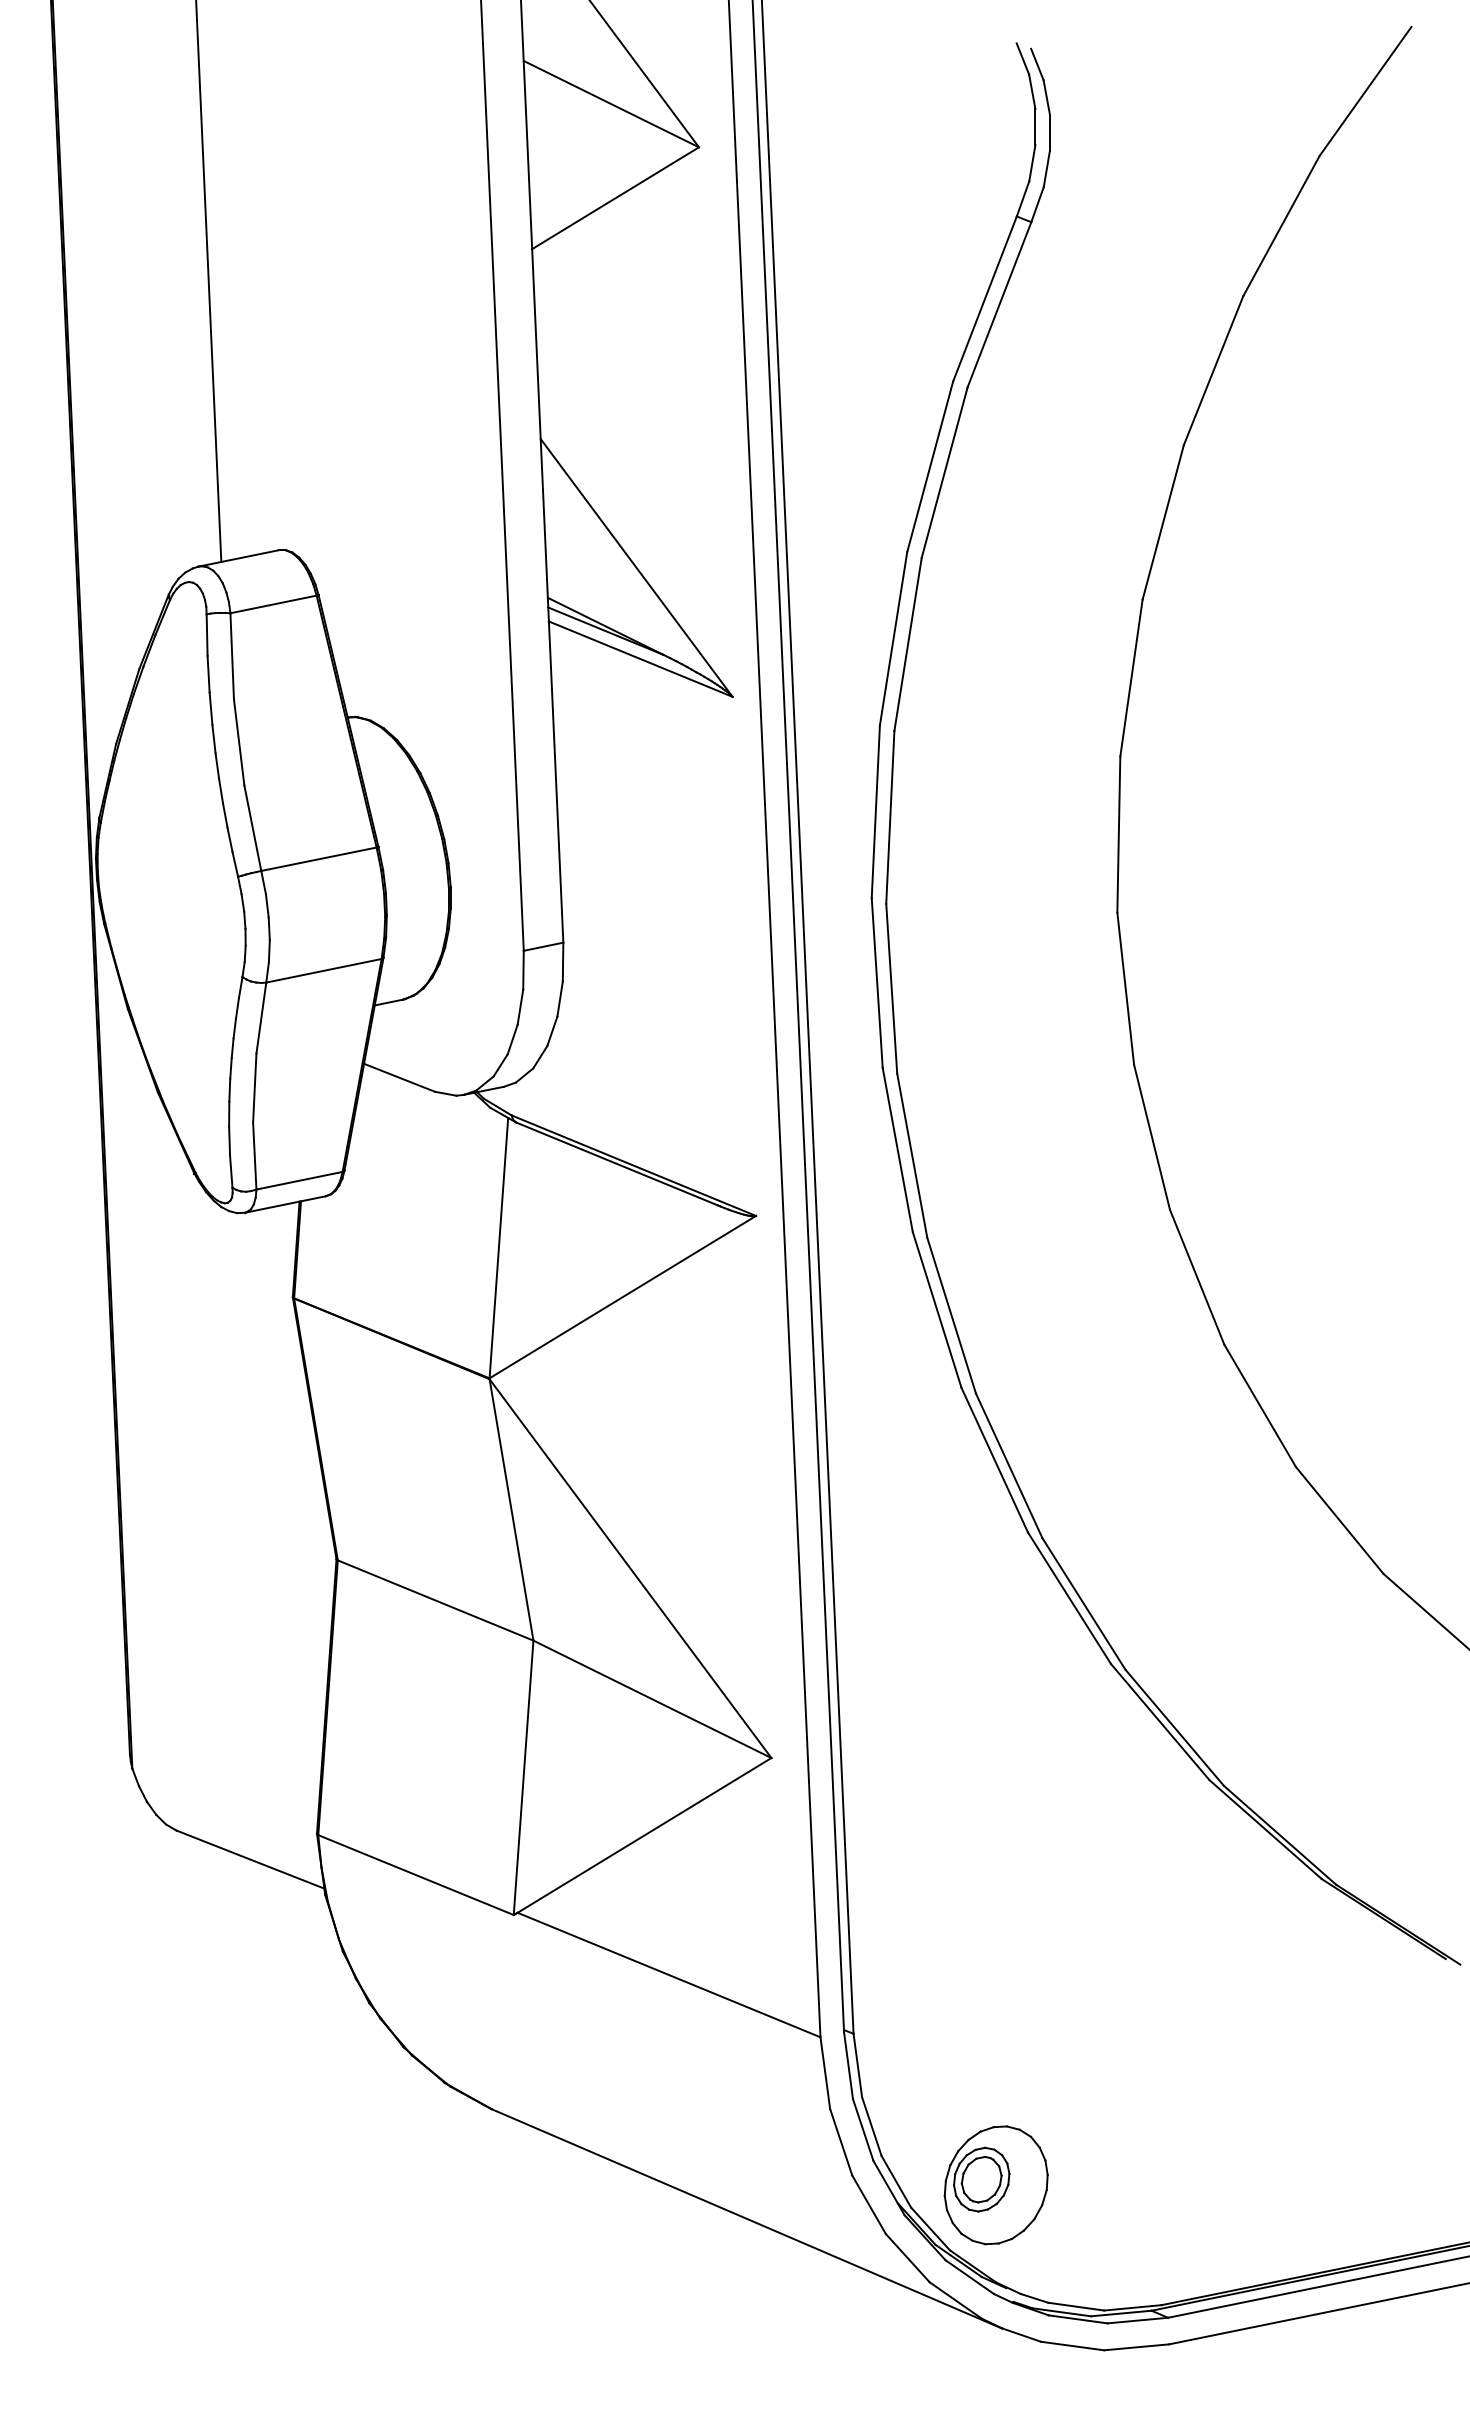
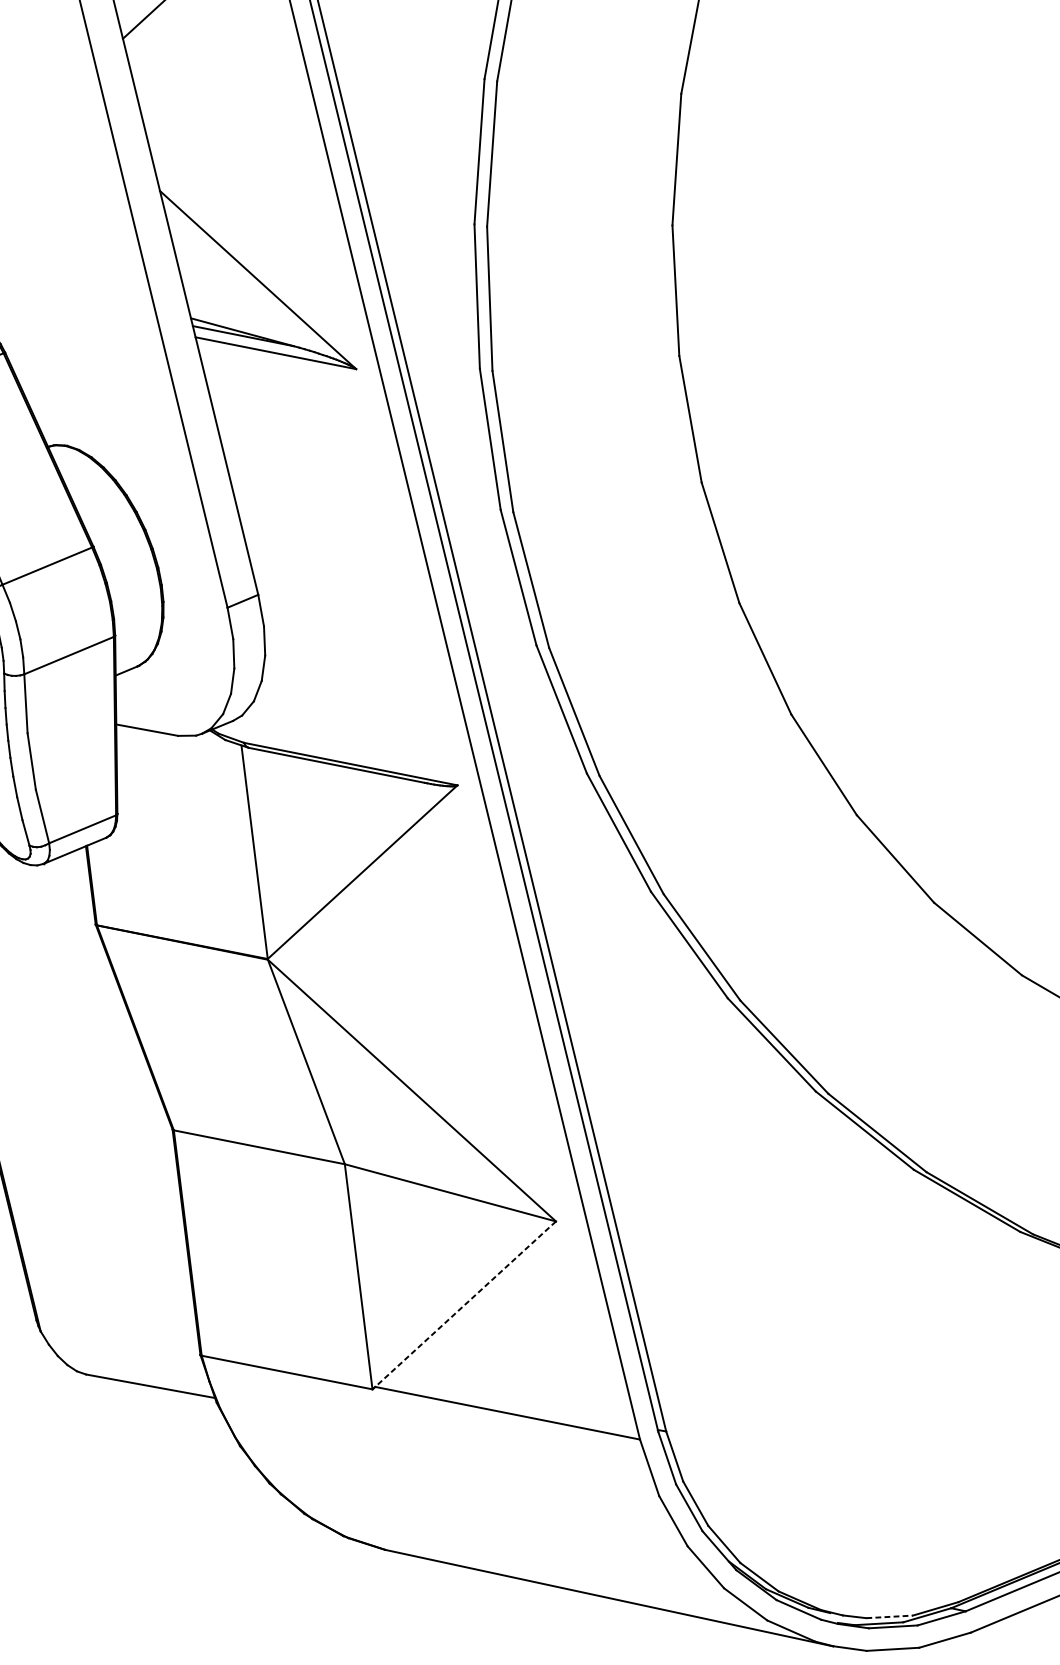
line: (644, 1835) -> (465, 1304), solid -> dashed
part: (995, 2185) -> (805, 1531), removed
line: (1076, 2306) -> (889, 1616), solid -> dashed

